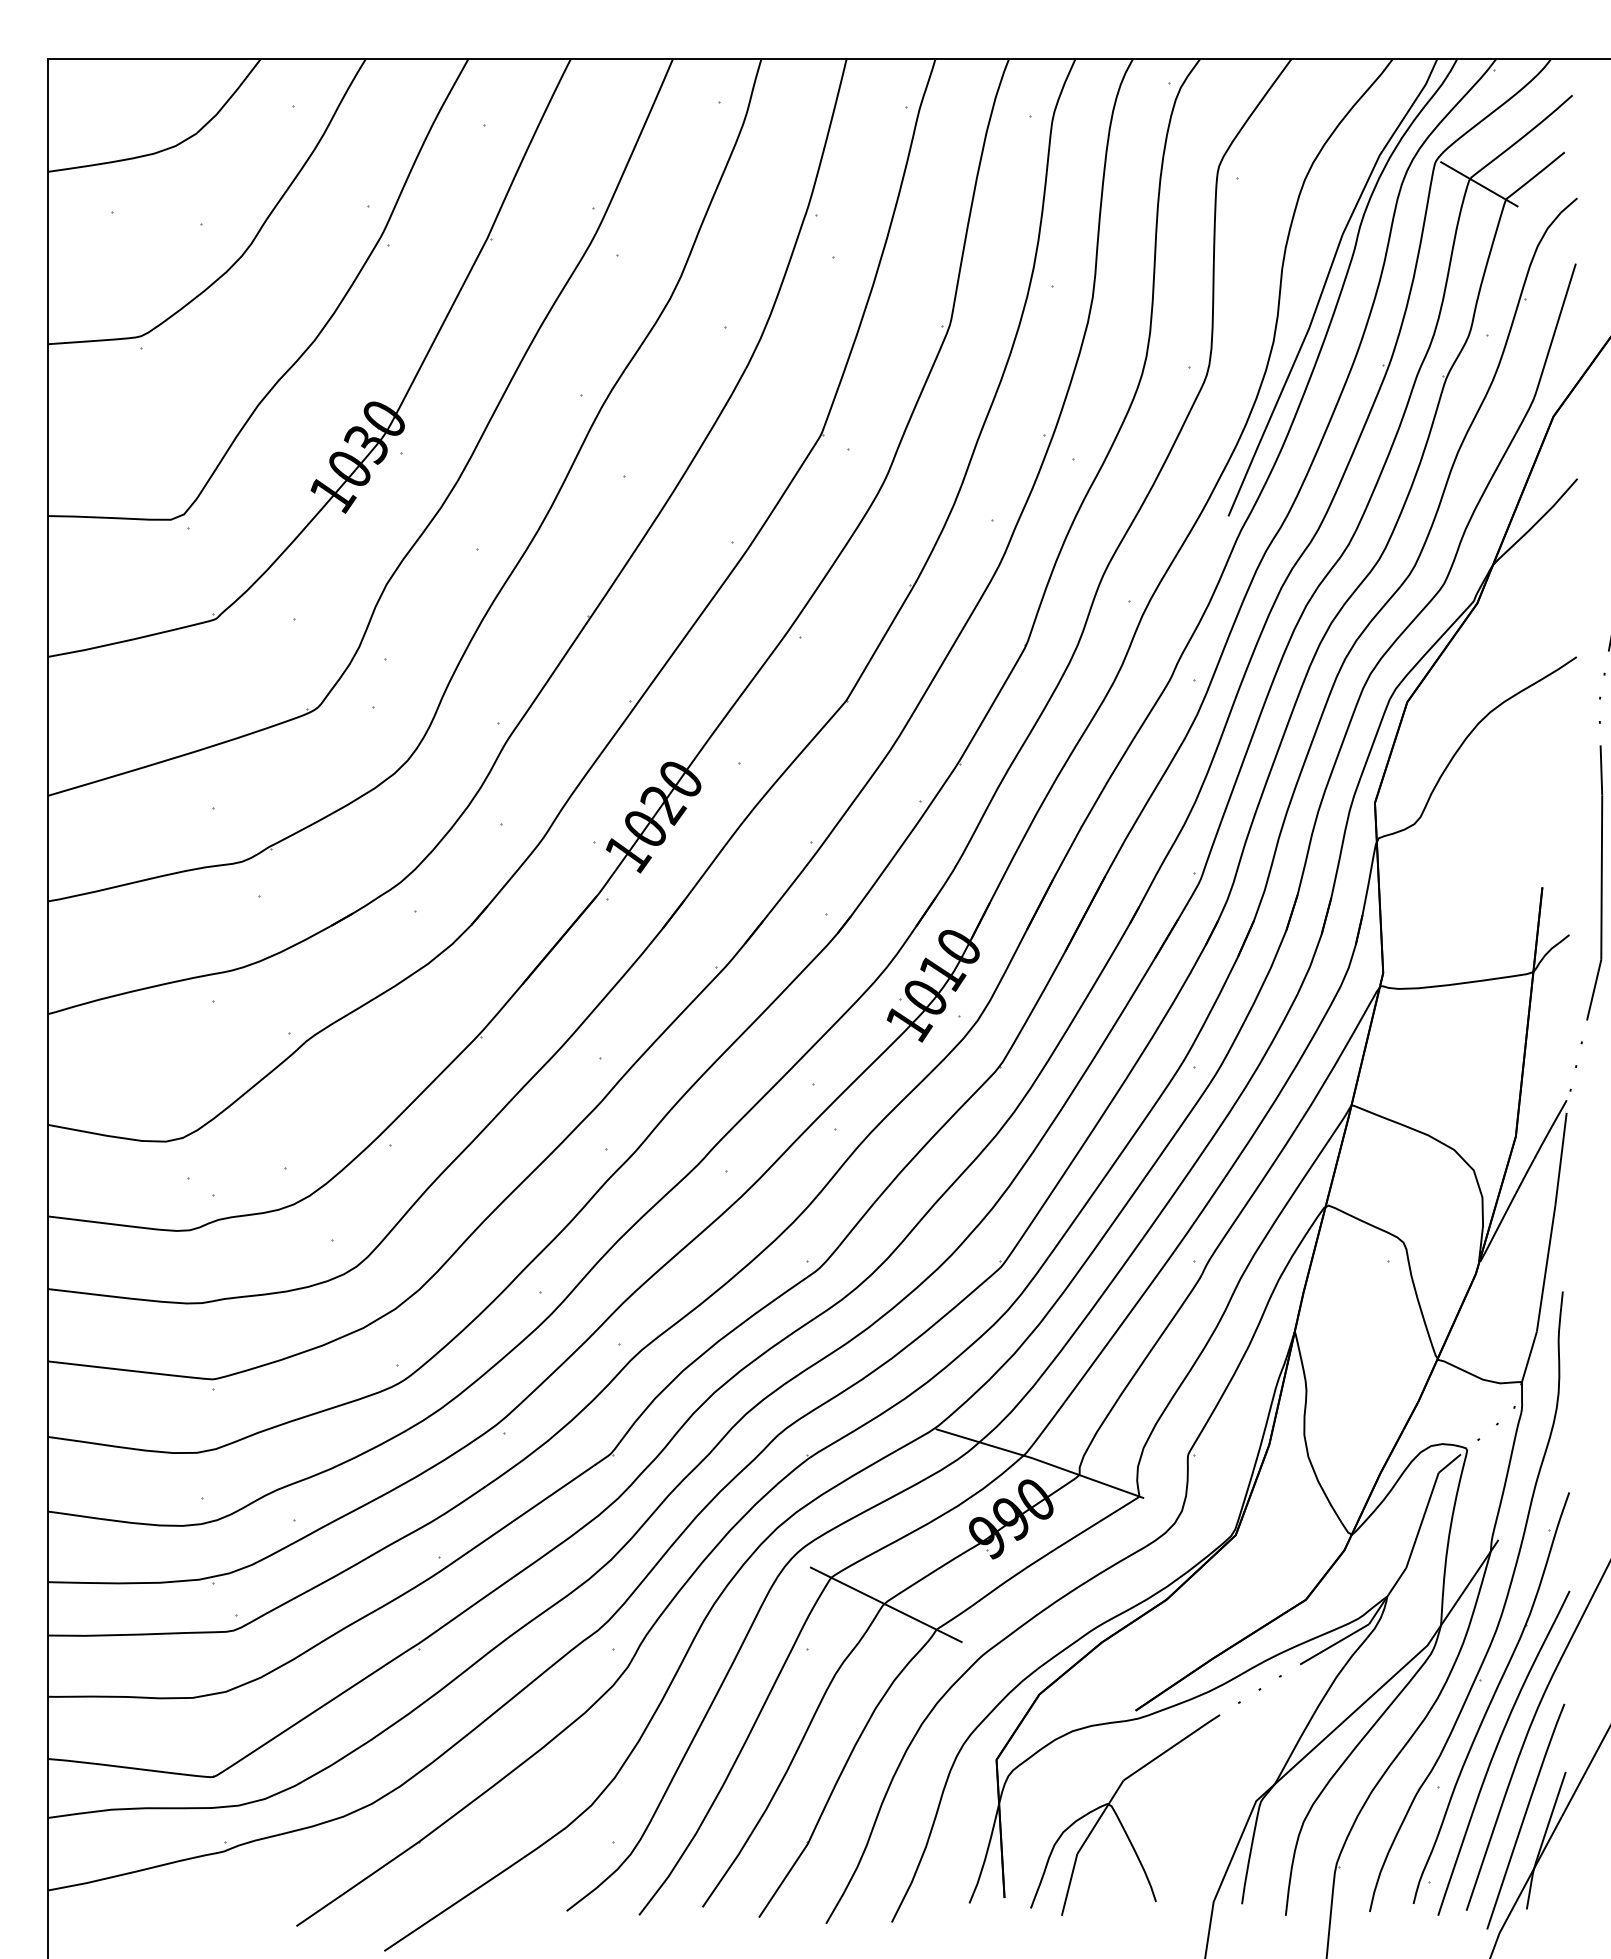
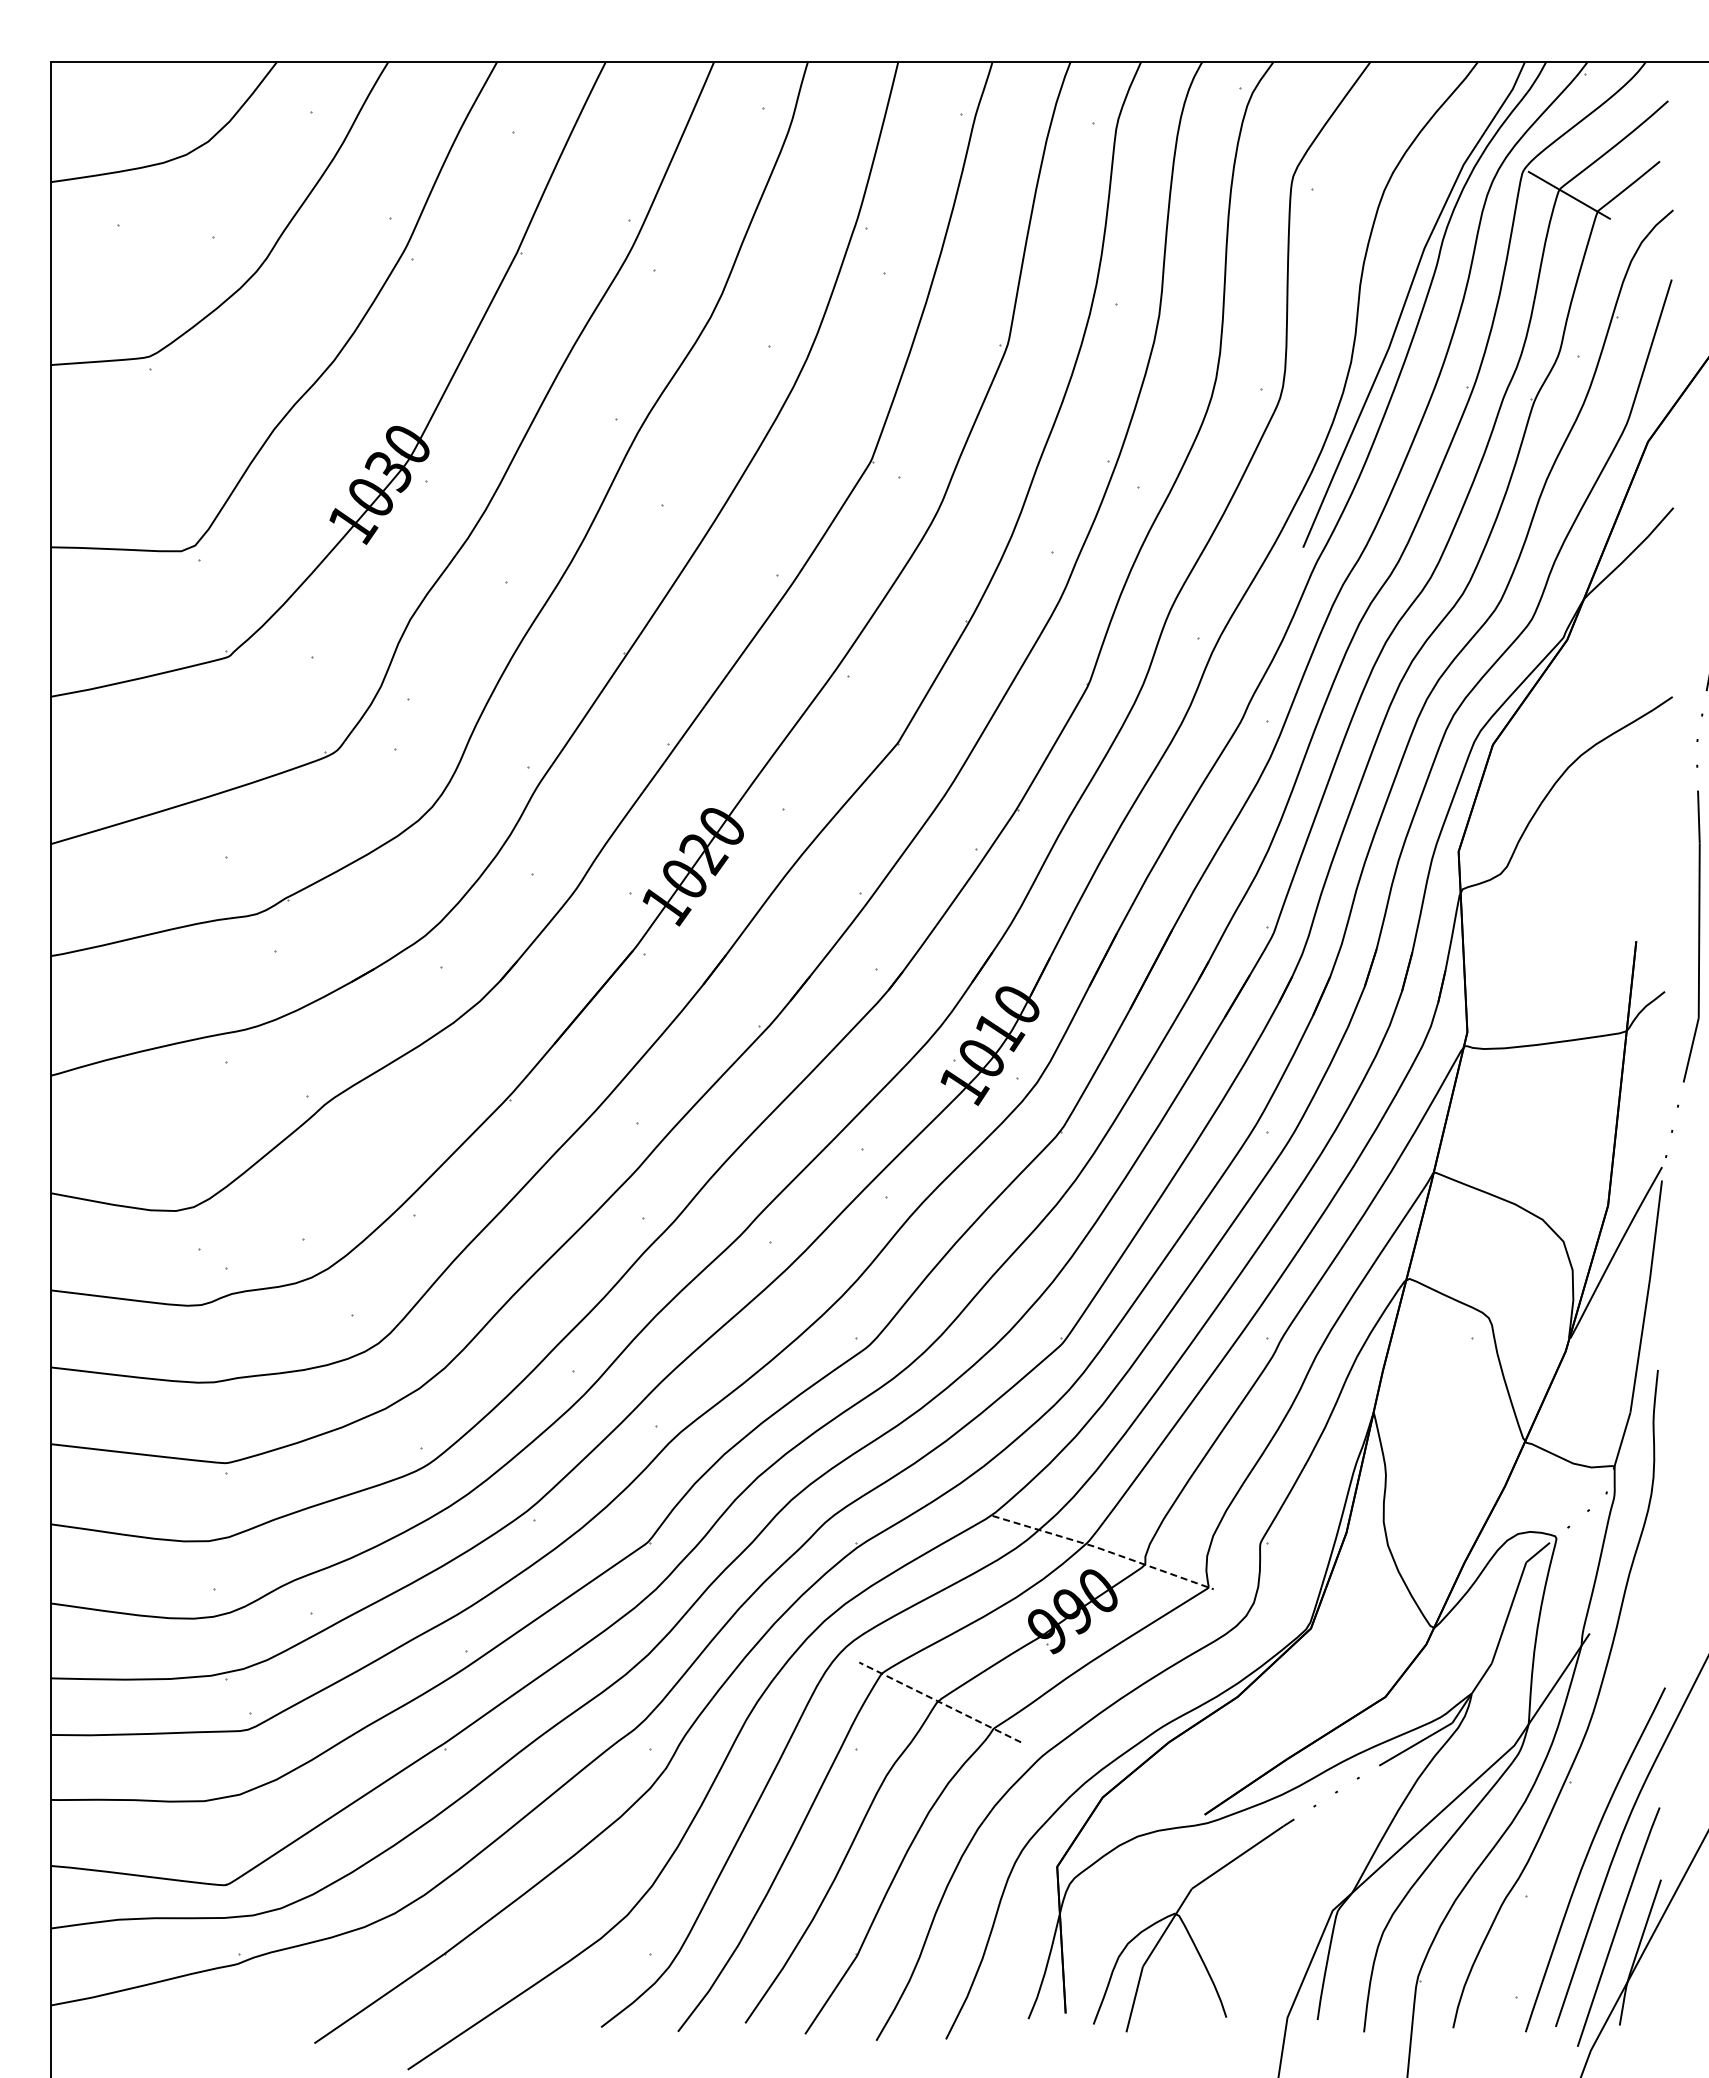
line: (1041, 1461) -> (1104, 1550), solid -> dashed
line: (885, 1604) -> (939, 1702), solid -> dashed
part: (1490, 1698) -> (1581, 1801), removed

